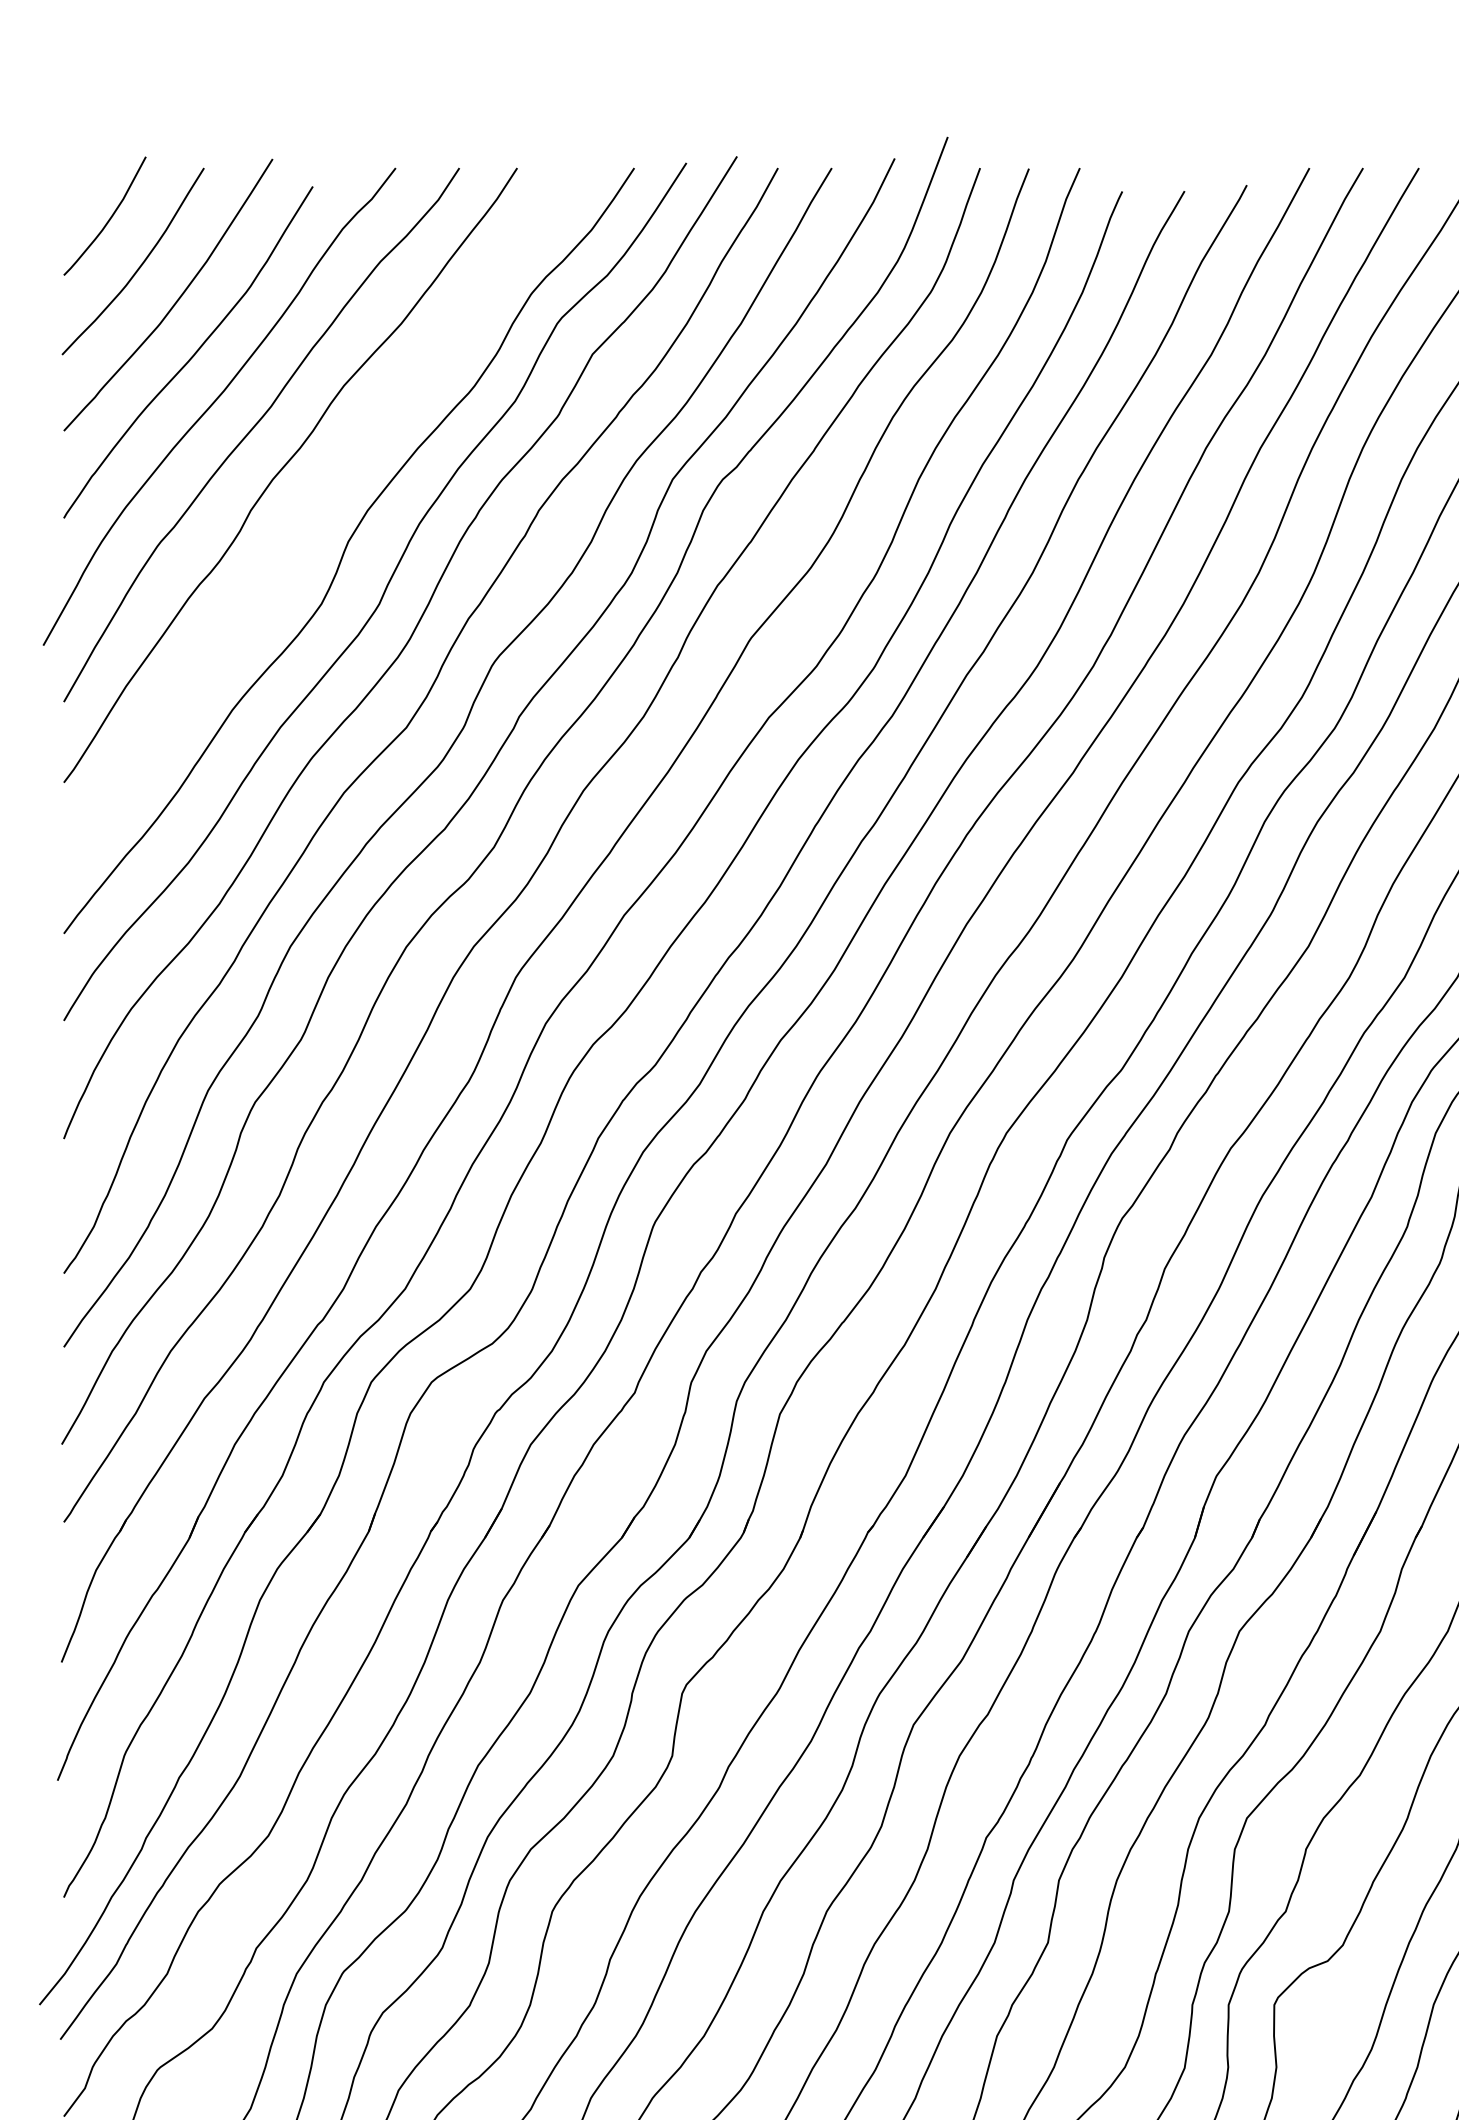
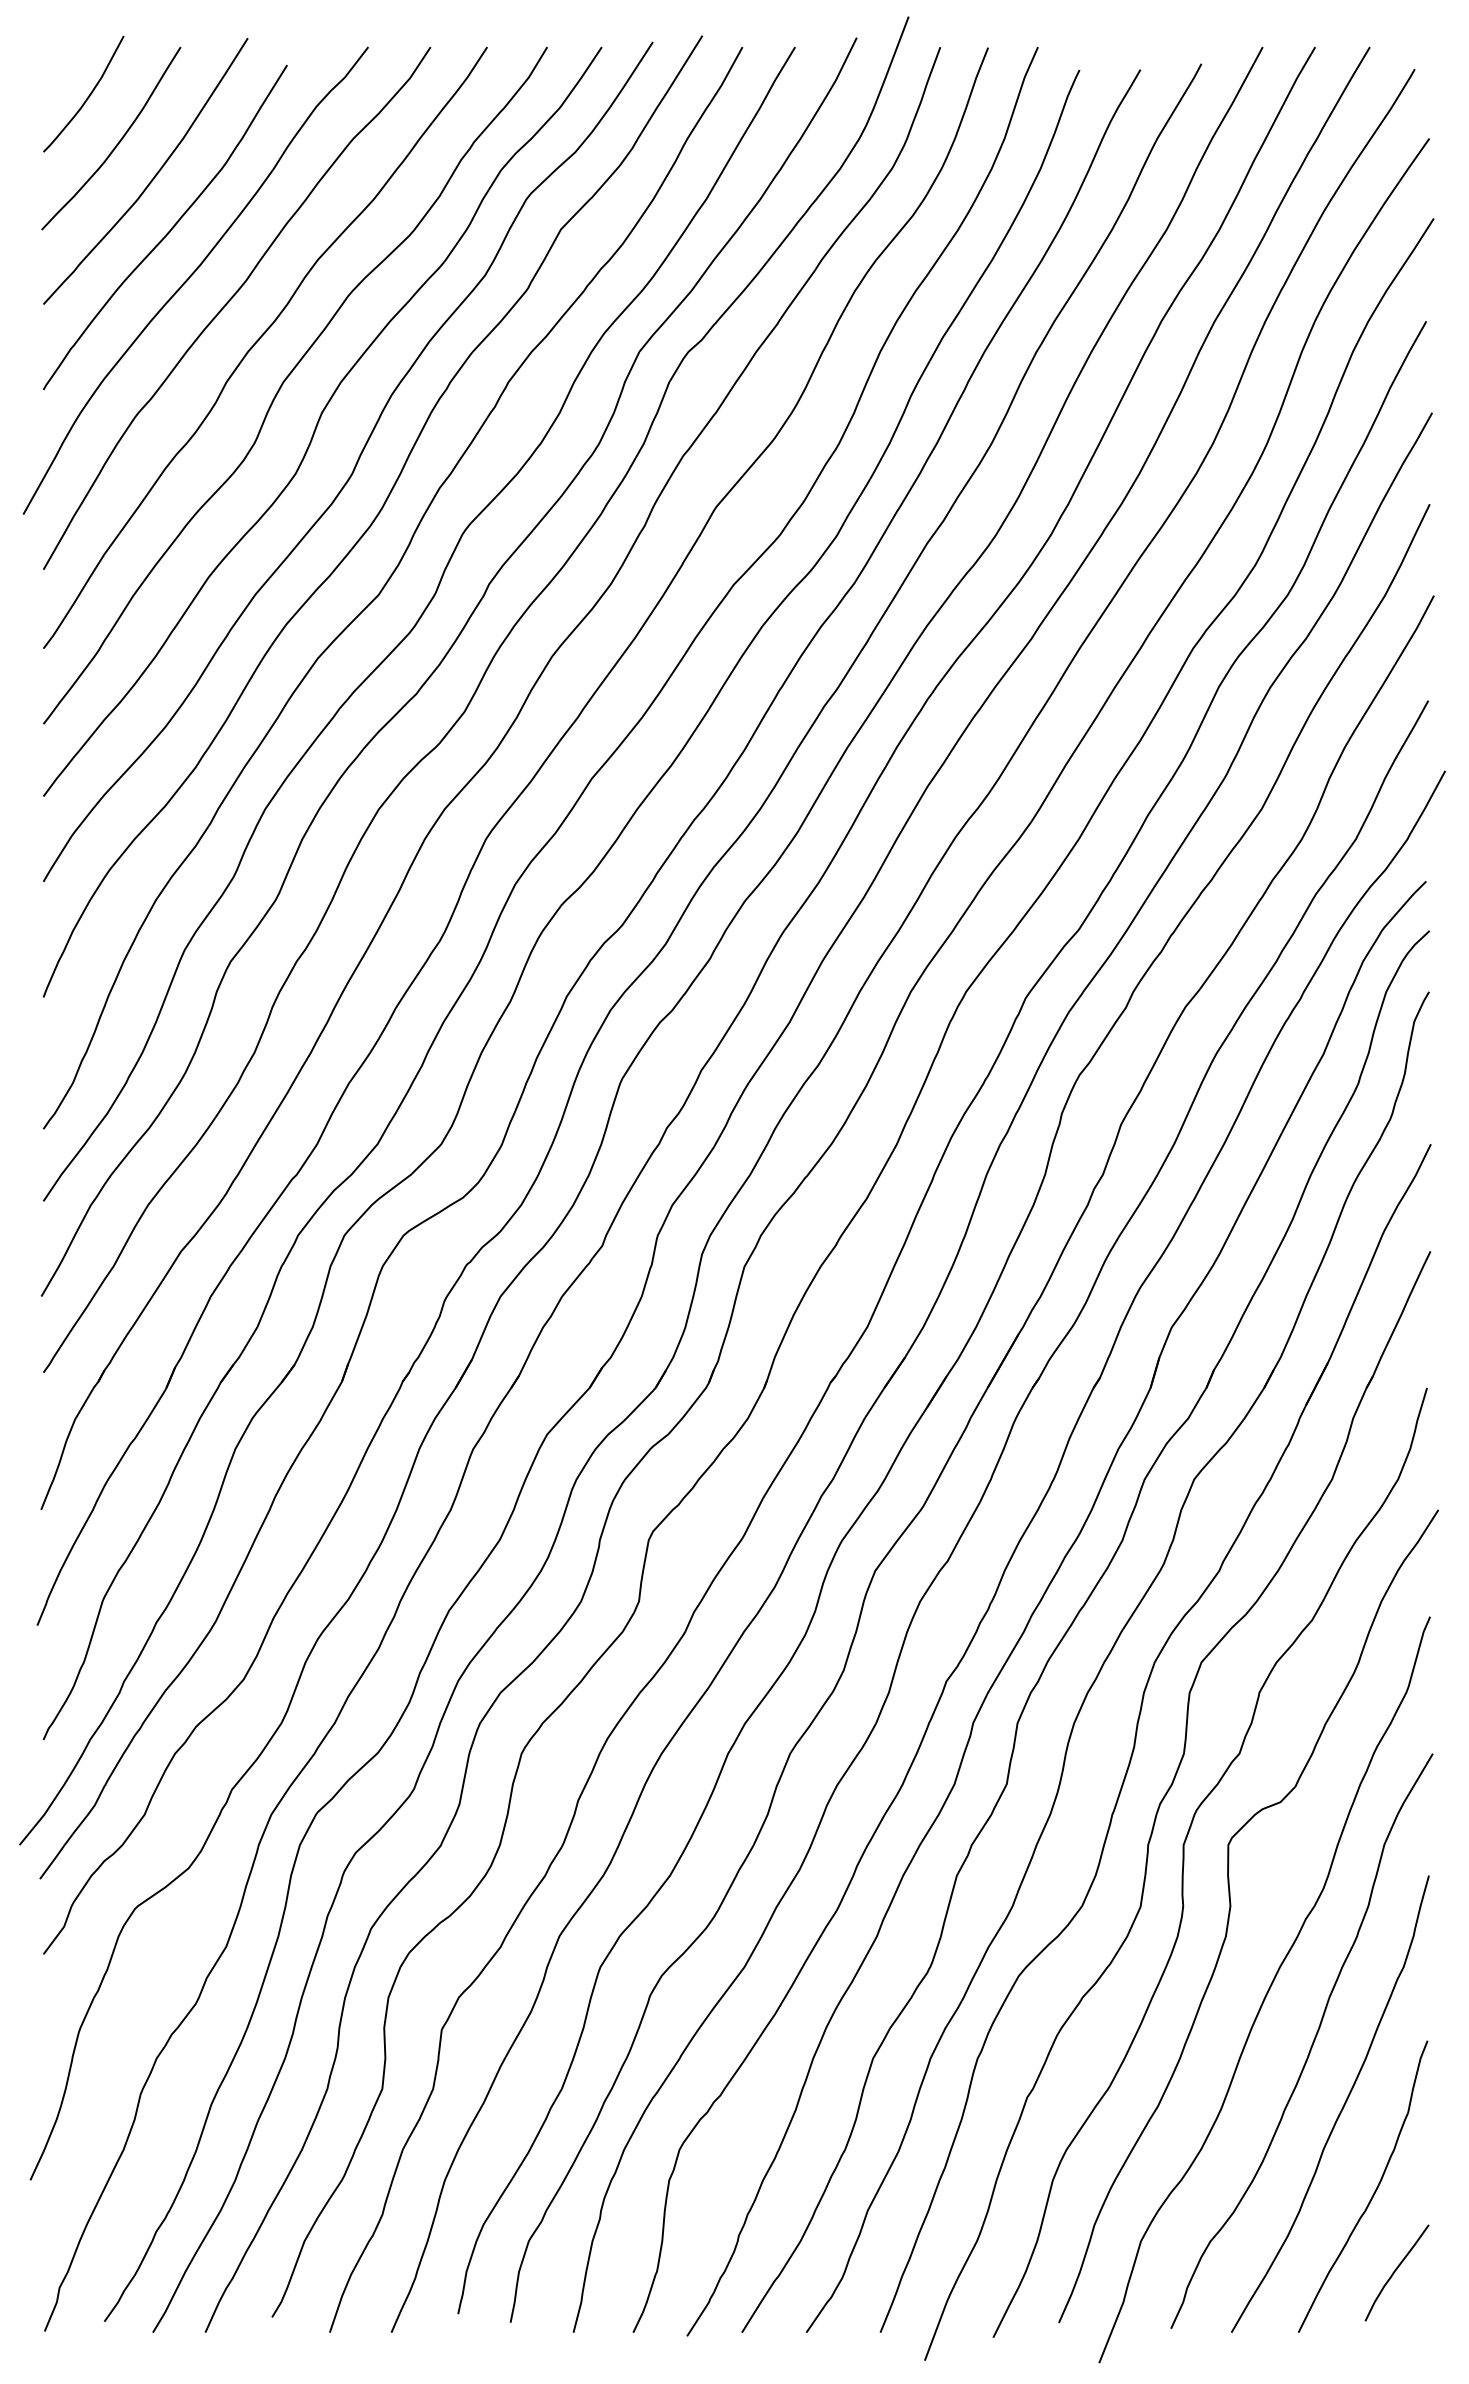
curve: (314, 505) -> (288, 377), added

